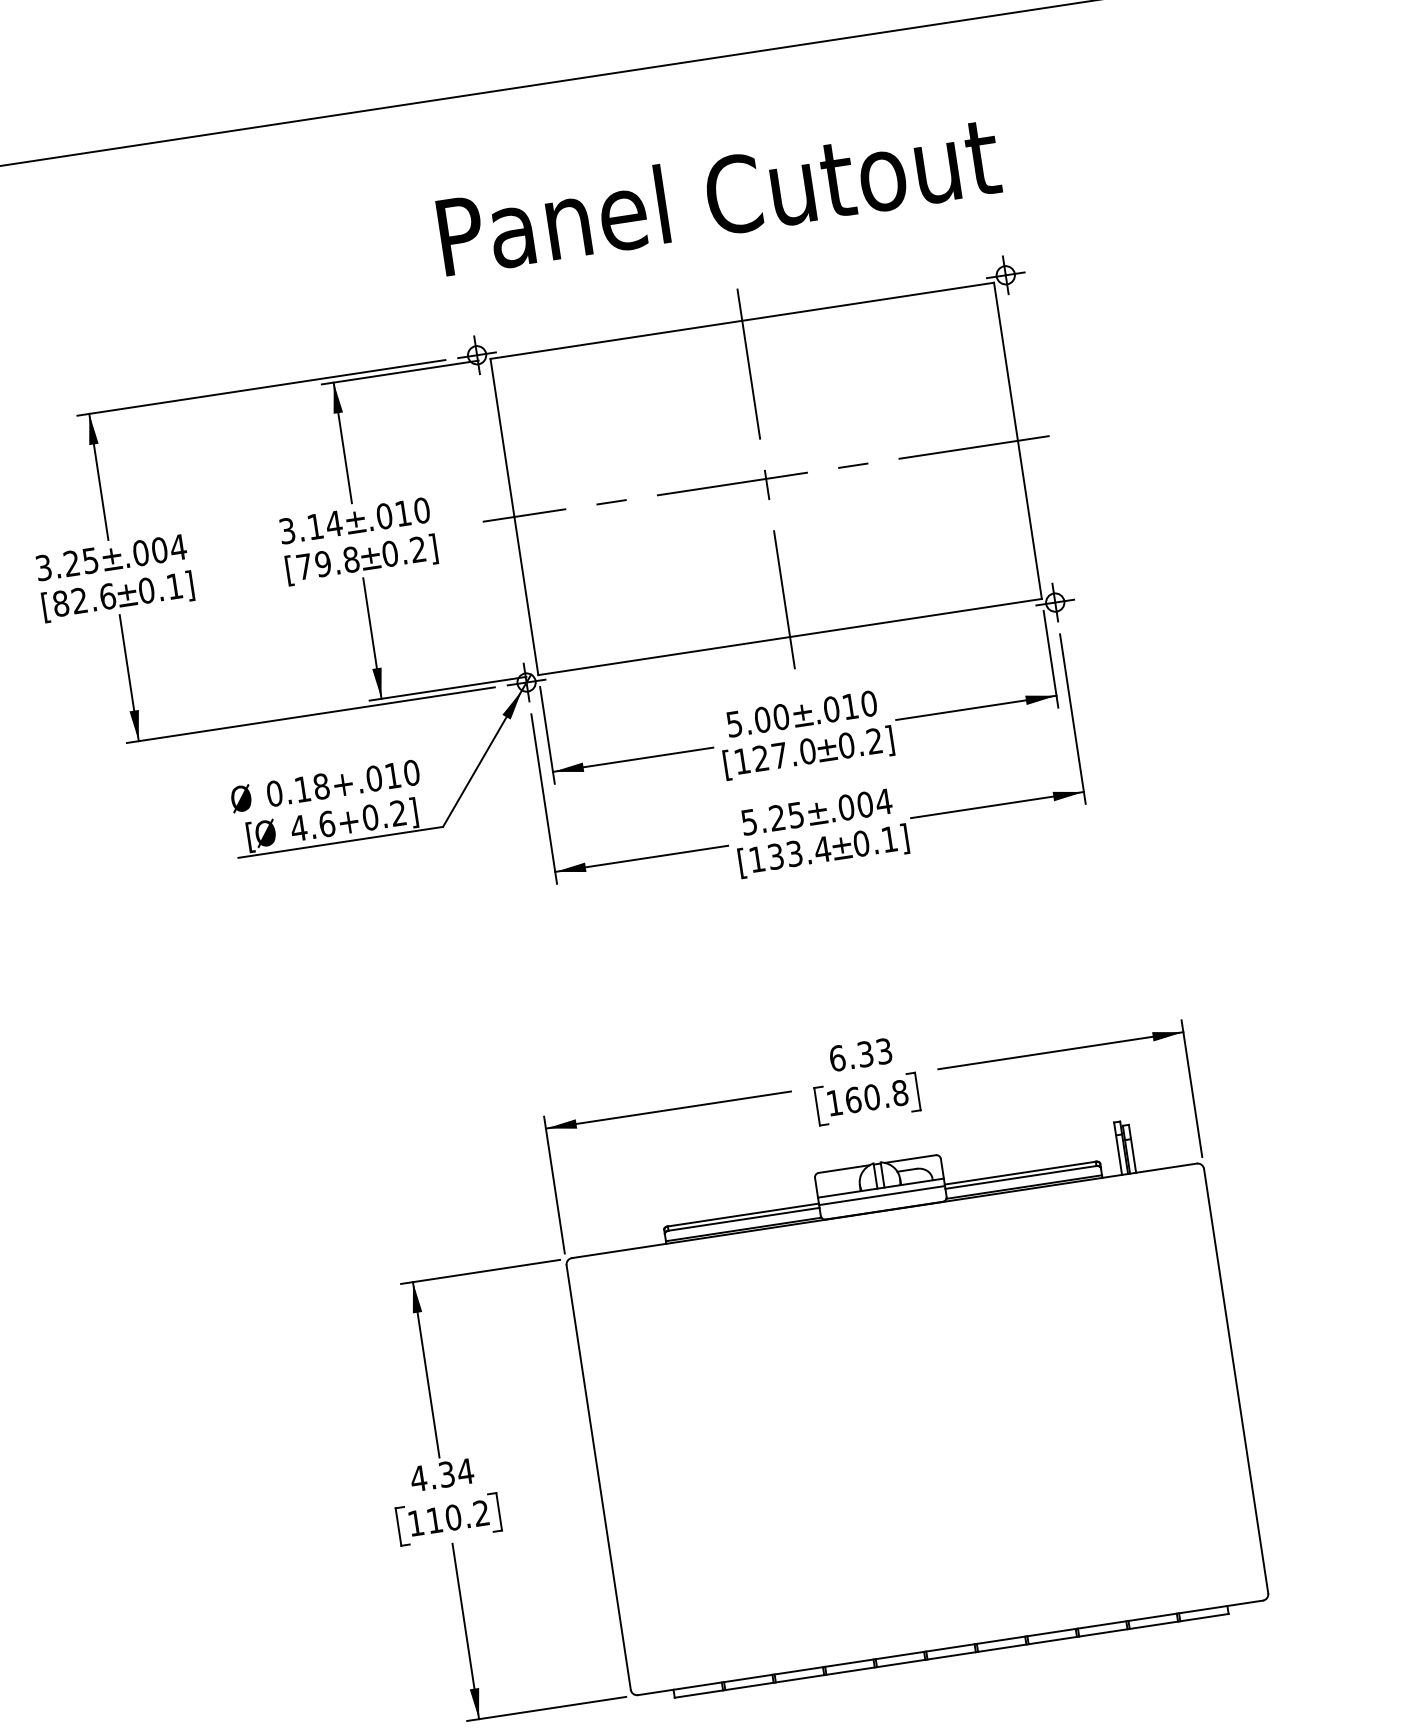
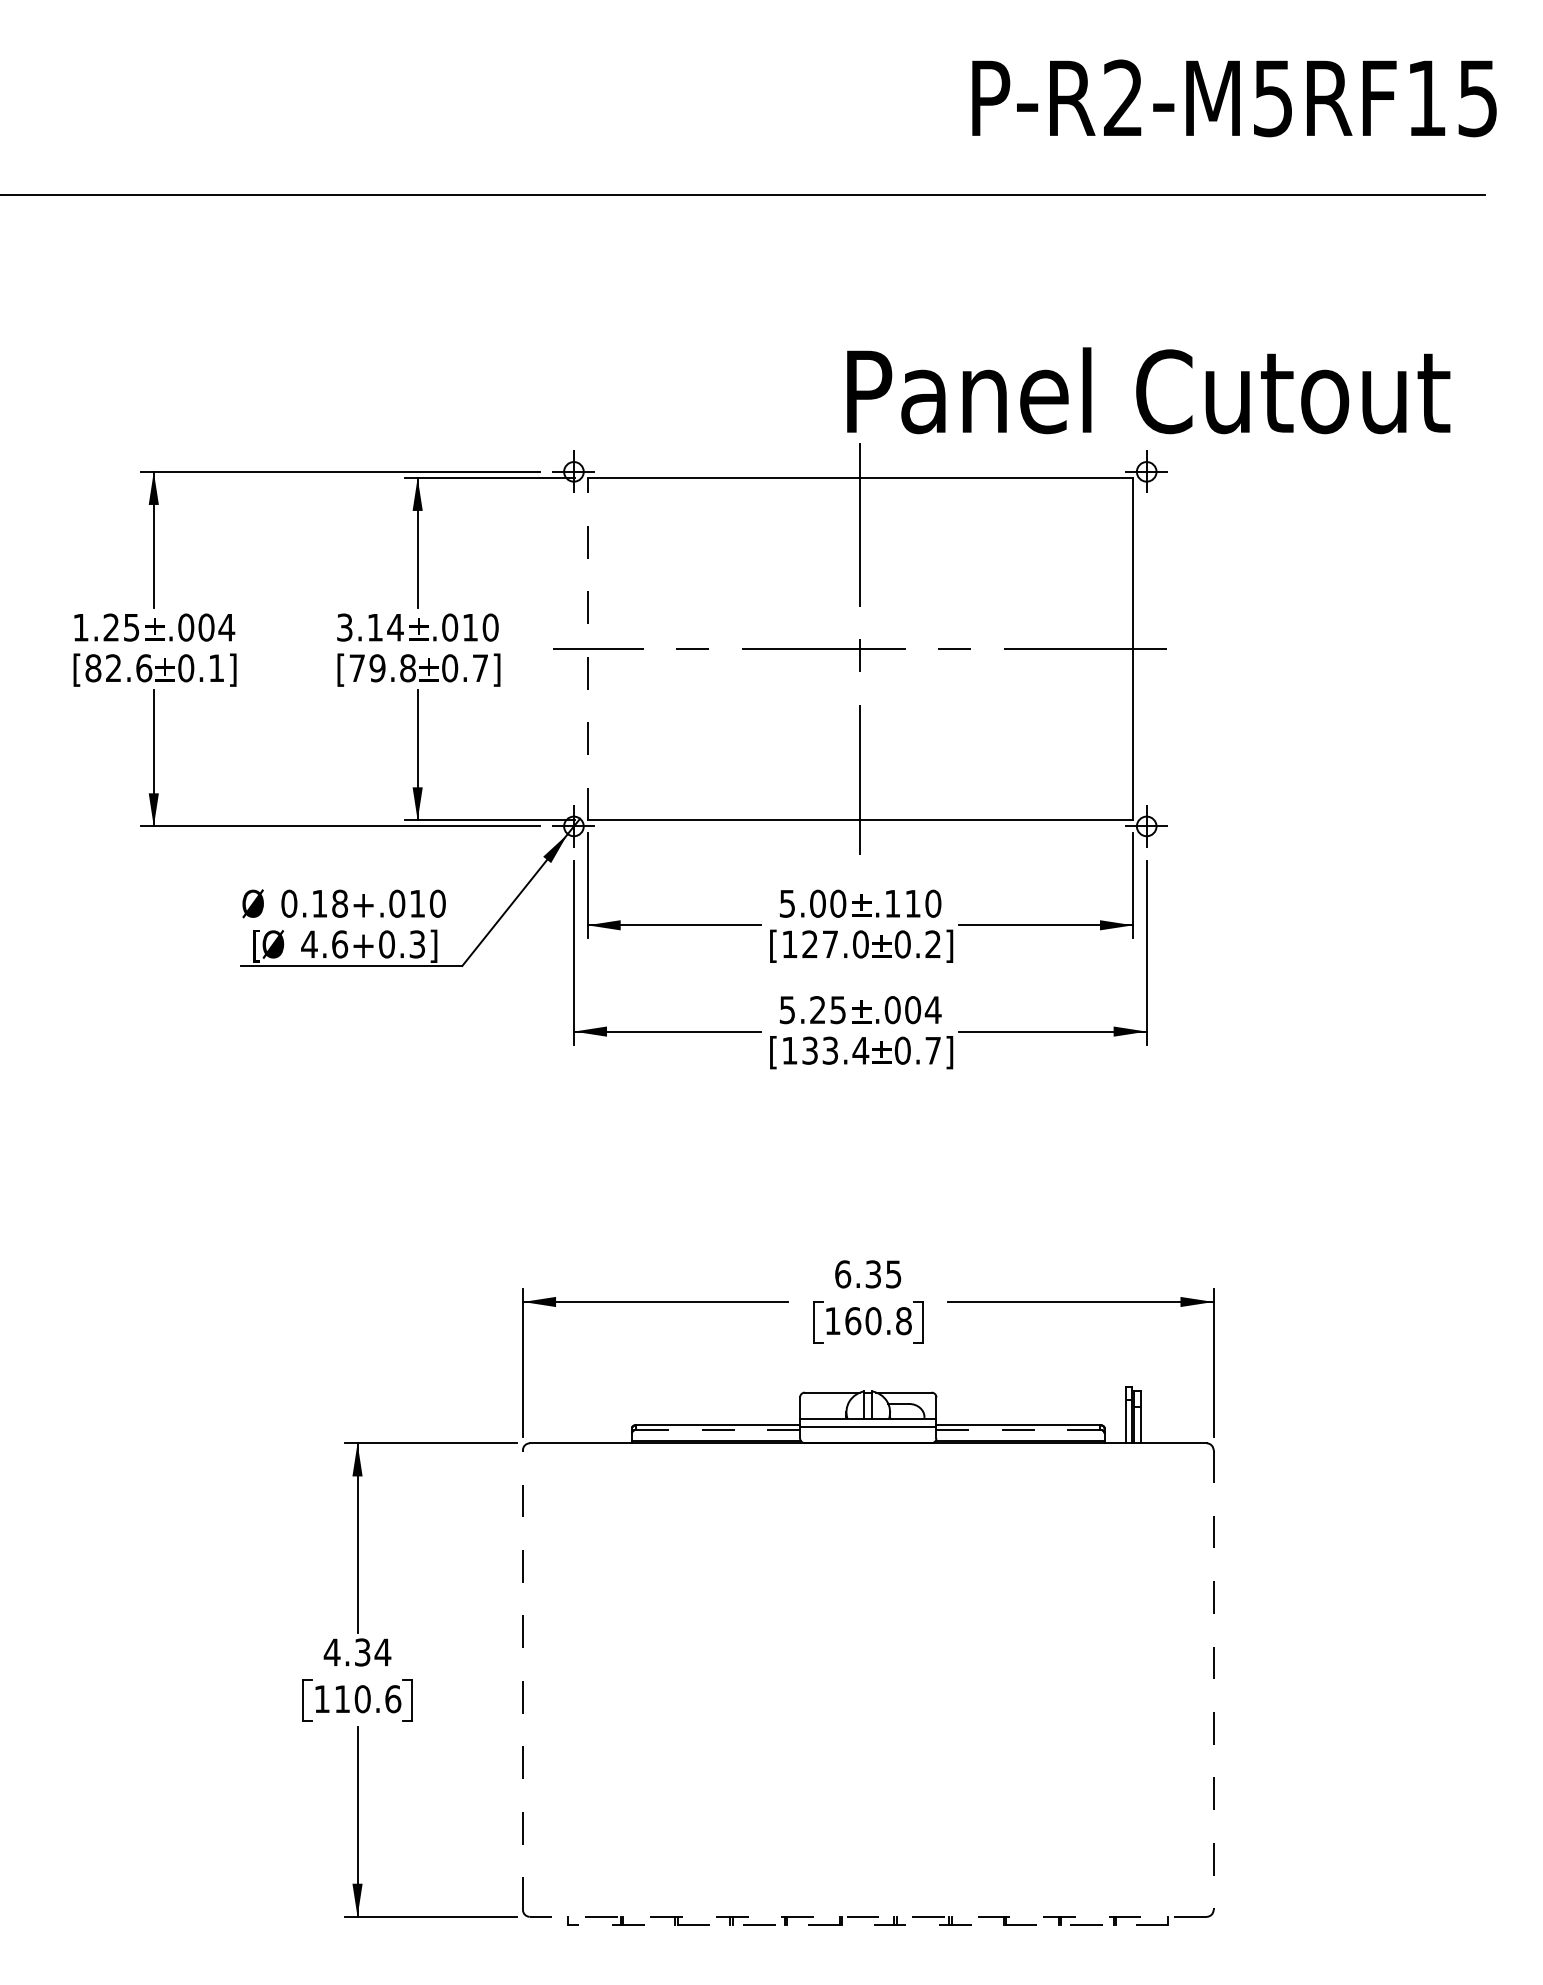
text: (718, 195) -> (1148, 390), moved
line: (514, 516) -> (587, 648), solid -> dashed
text: (417, 549) -> (479, 667), 0.2] -> 0.7]
text: (43, 567) -> (80, 627), 3.25 -> 1.25
text: (831, 709) -> (892, 903), .010 -> .110
text: (397, 813) -> (416, 944), 4.6+0.2] -> 4.6+0.3]
text: (888, 839) -> (932, 1050), 0.1] -> 0.7]
text: (883, 1050) -> (893, 1273), 6.33 -> 6.35
line: (1021, 1177) -> (1018, 1429), solid -> dashed
line: (744, 1218) -> (718, 1429), solid -> dashed
line: (1236, 1381) -> (1213, 1680), solid -> dashed
line: (598, 1478) -> (522, 1680), solid -> dashed
text: (481, 1513) -> (393, 1699), 110.2 -> 110.6
line: (949, 1647) -> (867, 1916), solid -> dashed
line: (950, 1656) -> (867, 1925), solid -> dashed

